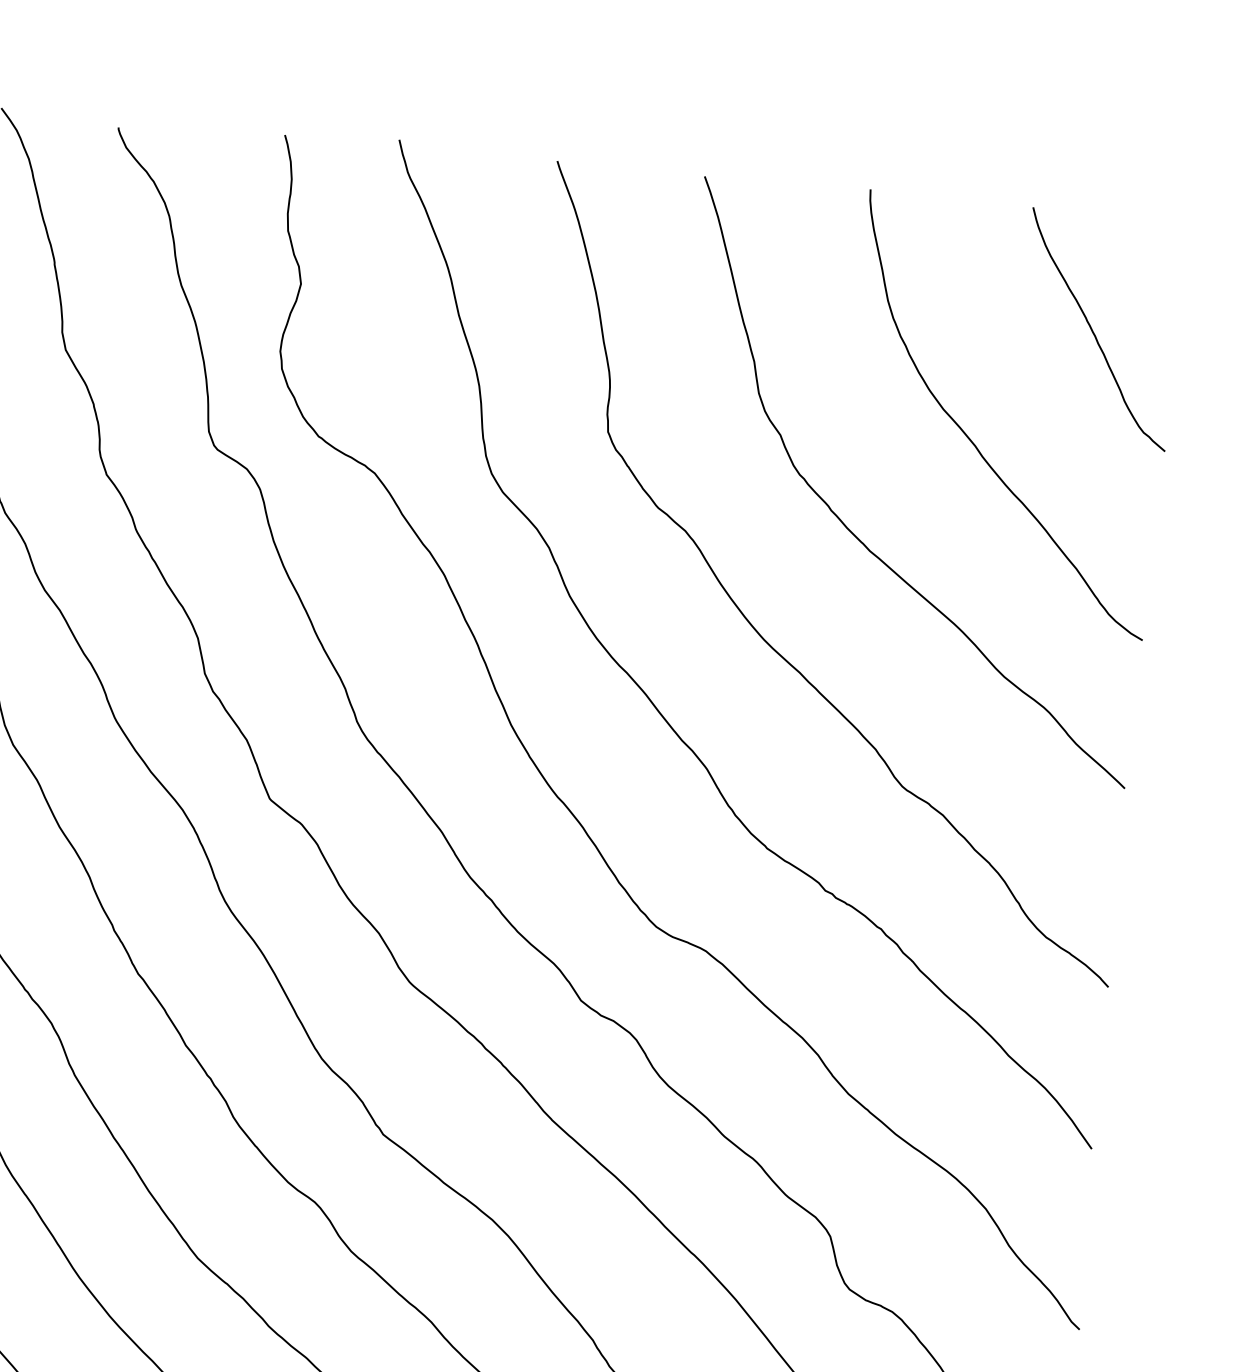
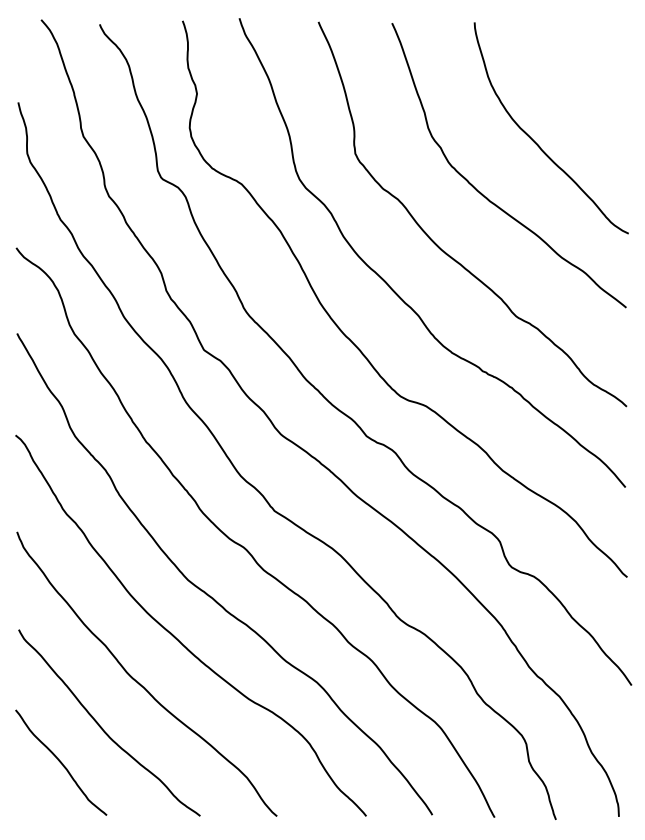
curve: (1094, 330) -> (591, 82), removed

